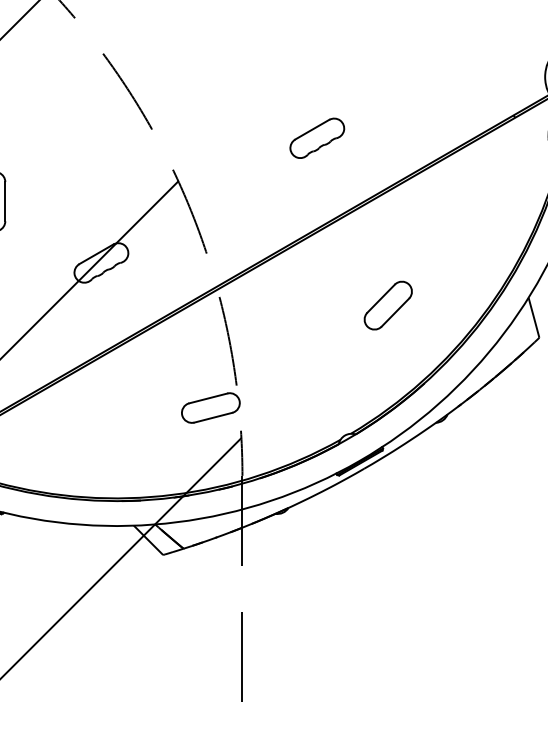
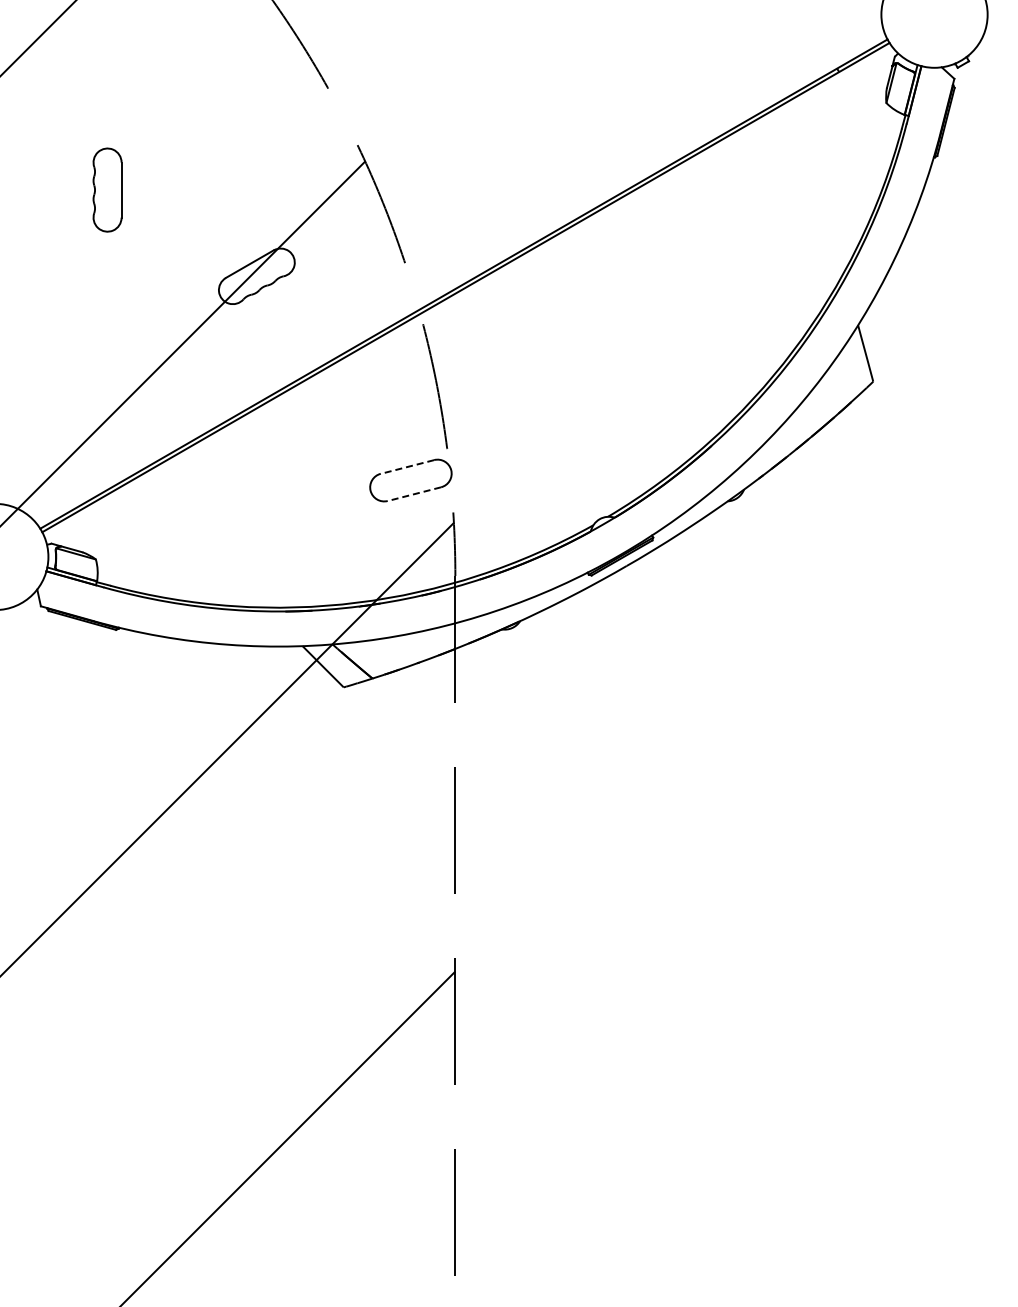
part: (317, 138) -> (560, 100), removed
part: (388, 304) -> (660, 335), removed
line: (208, 398) -> (407, 467), solid -> dashed
line: (213, 417) -> (414, 494), solid -> dashed

